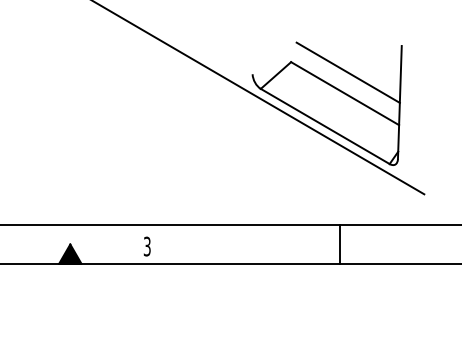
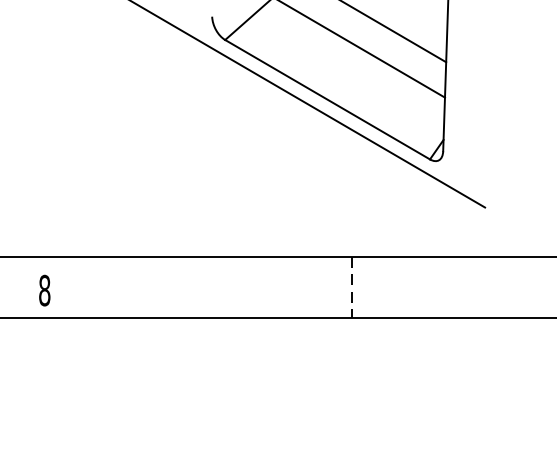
line: (340, 244) -> (351, 287), solid -> dashed
text: (146, 246) -> (43, 290), 3 -> 8

